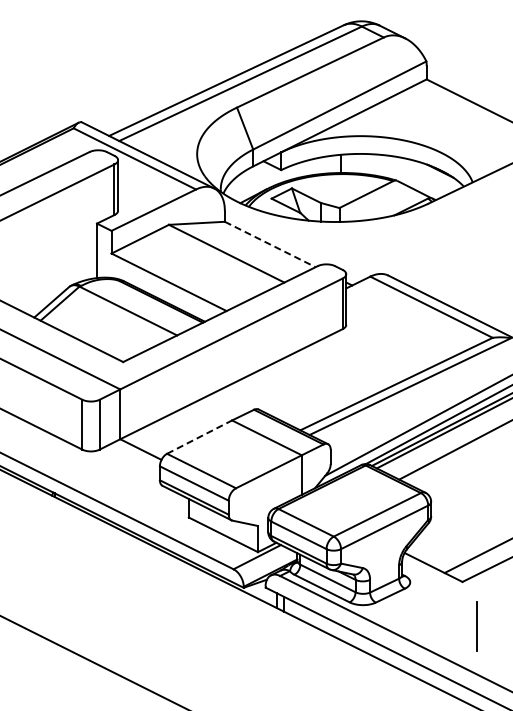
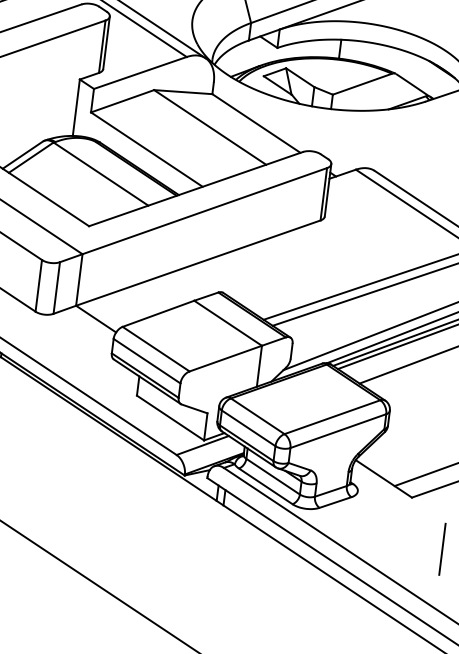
line: (270, 244) -> (256, 123), dashed -> solid
line: (199, 437) -> (158, 314), dashed -> solid
line: (476, 626) -> (442, 549), moved

